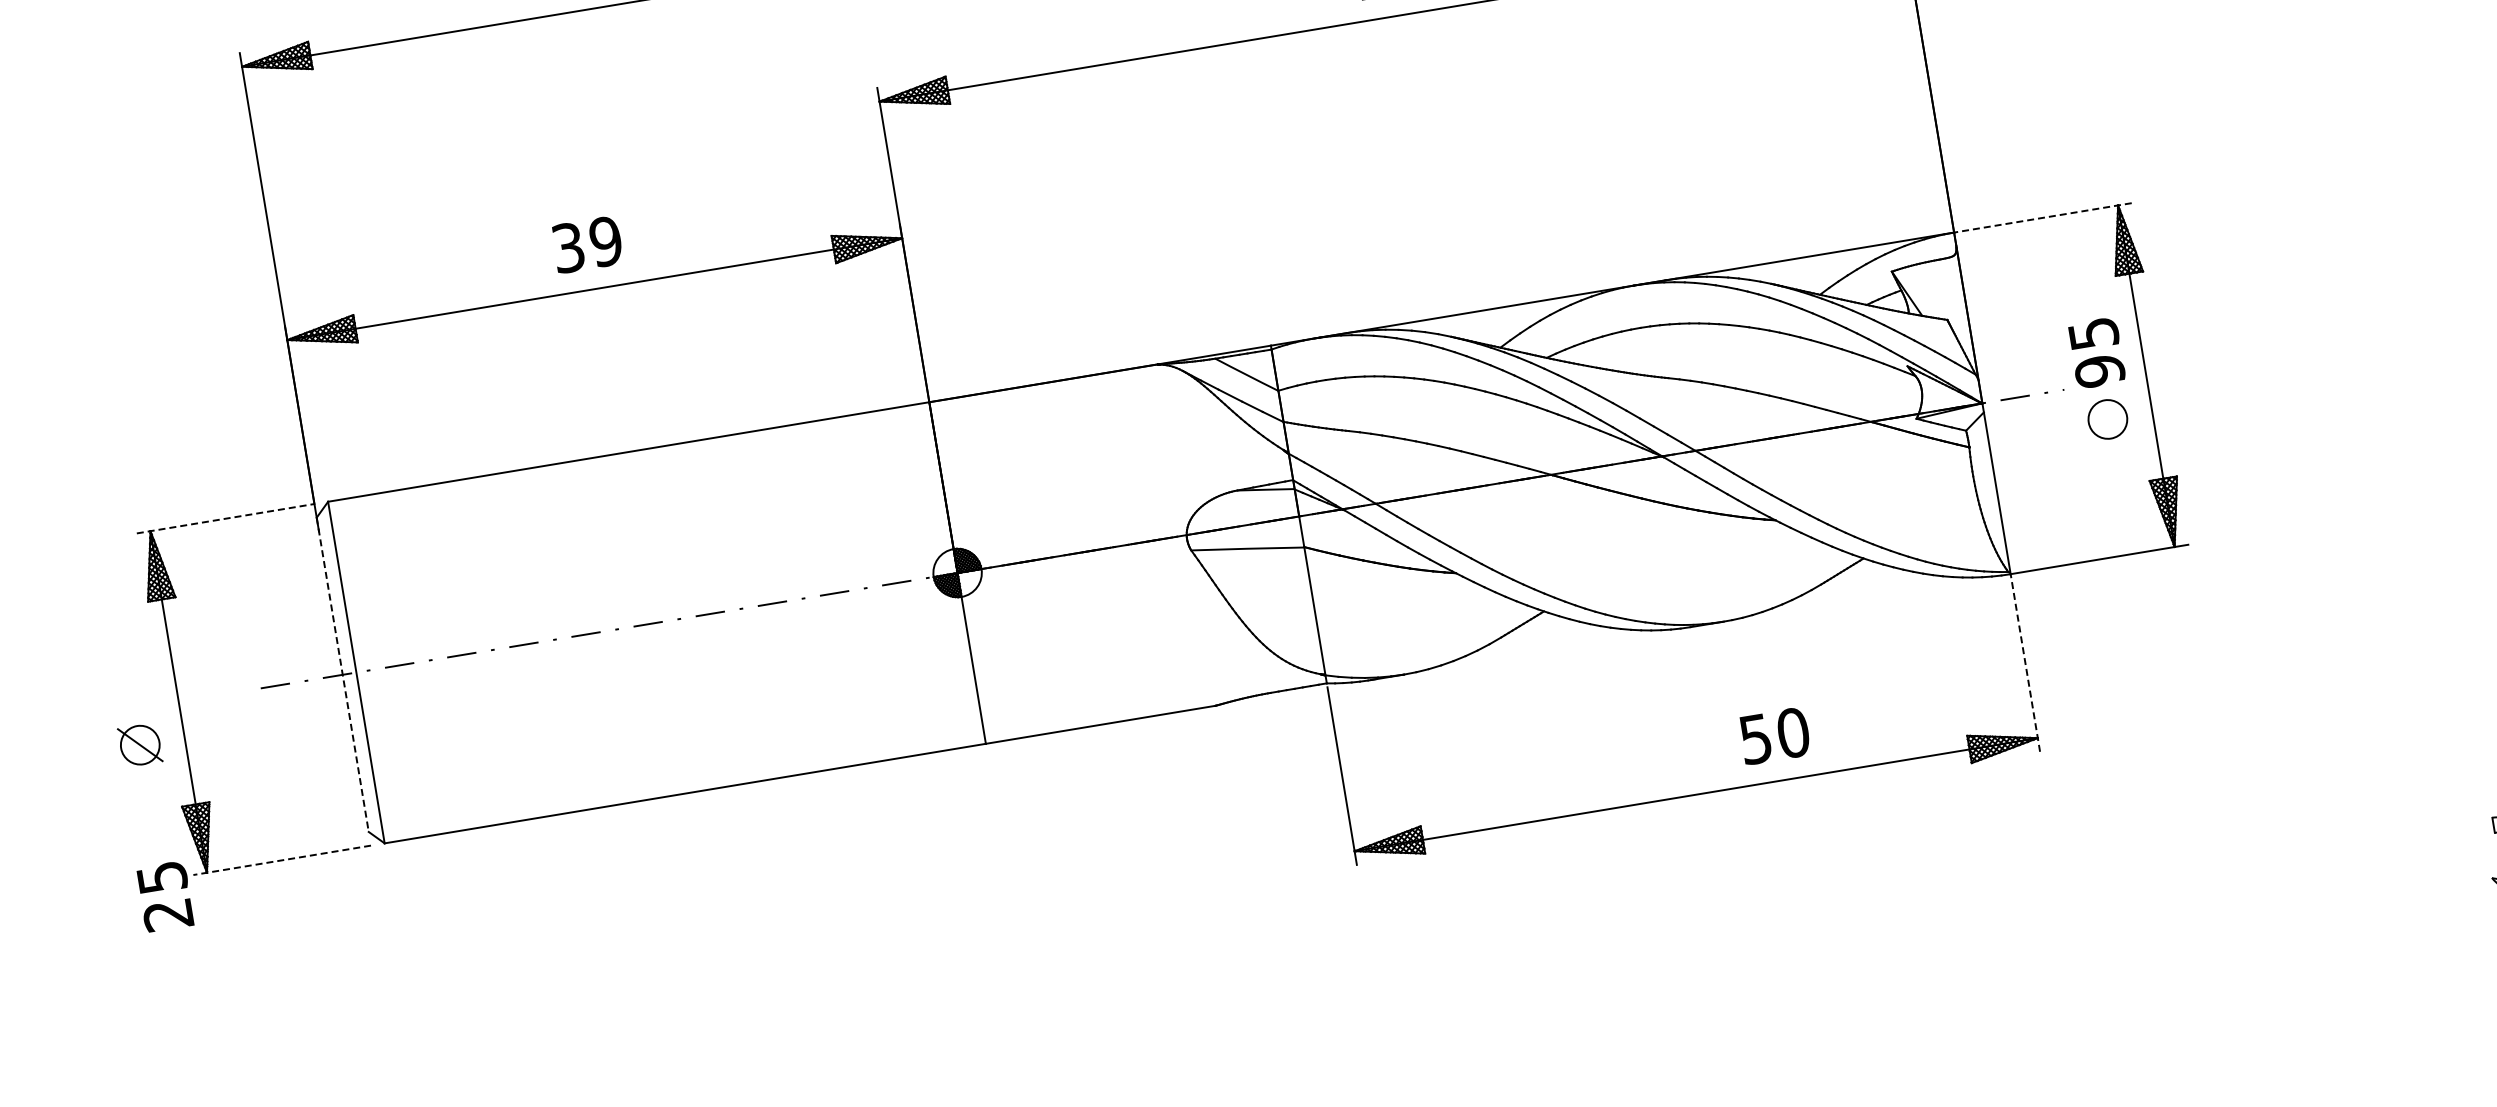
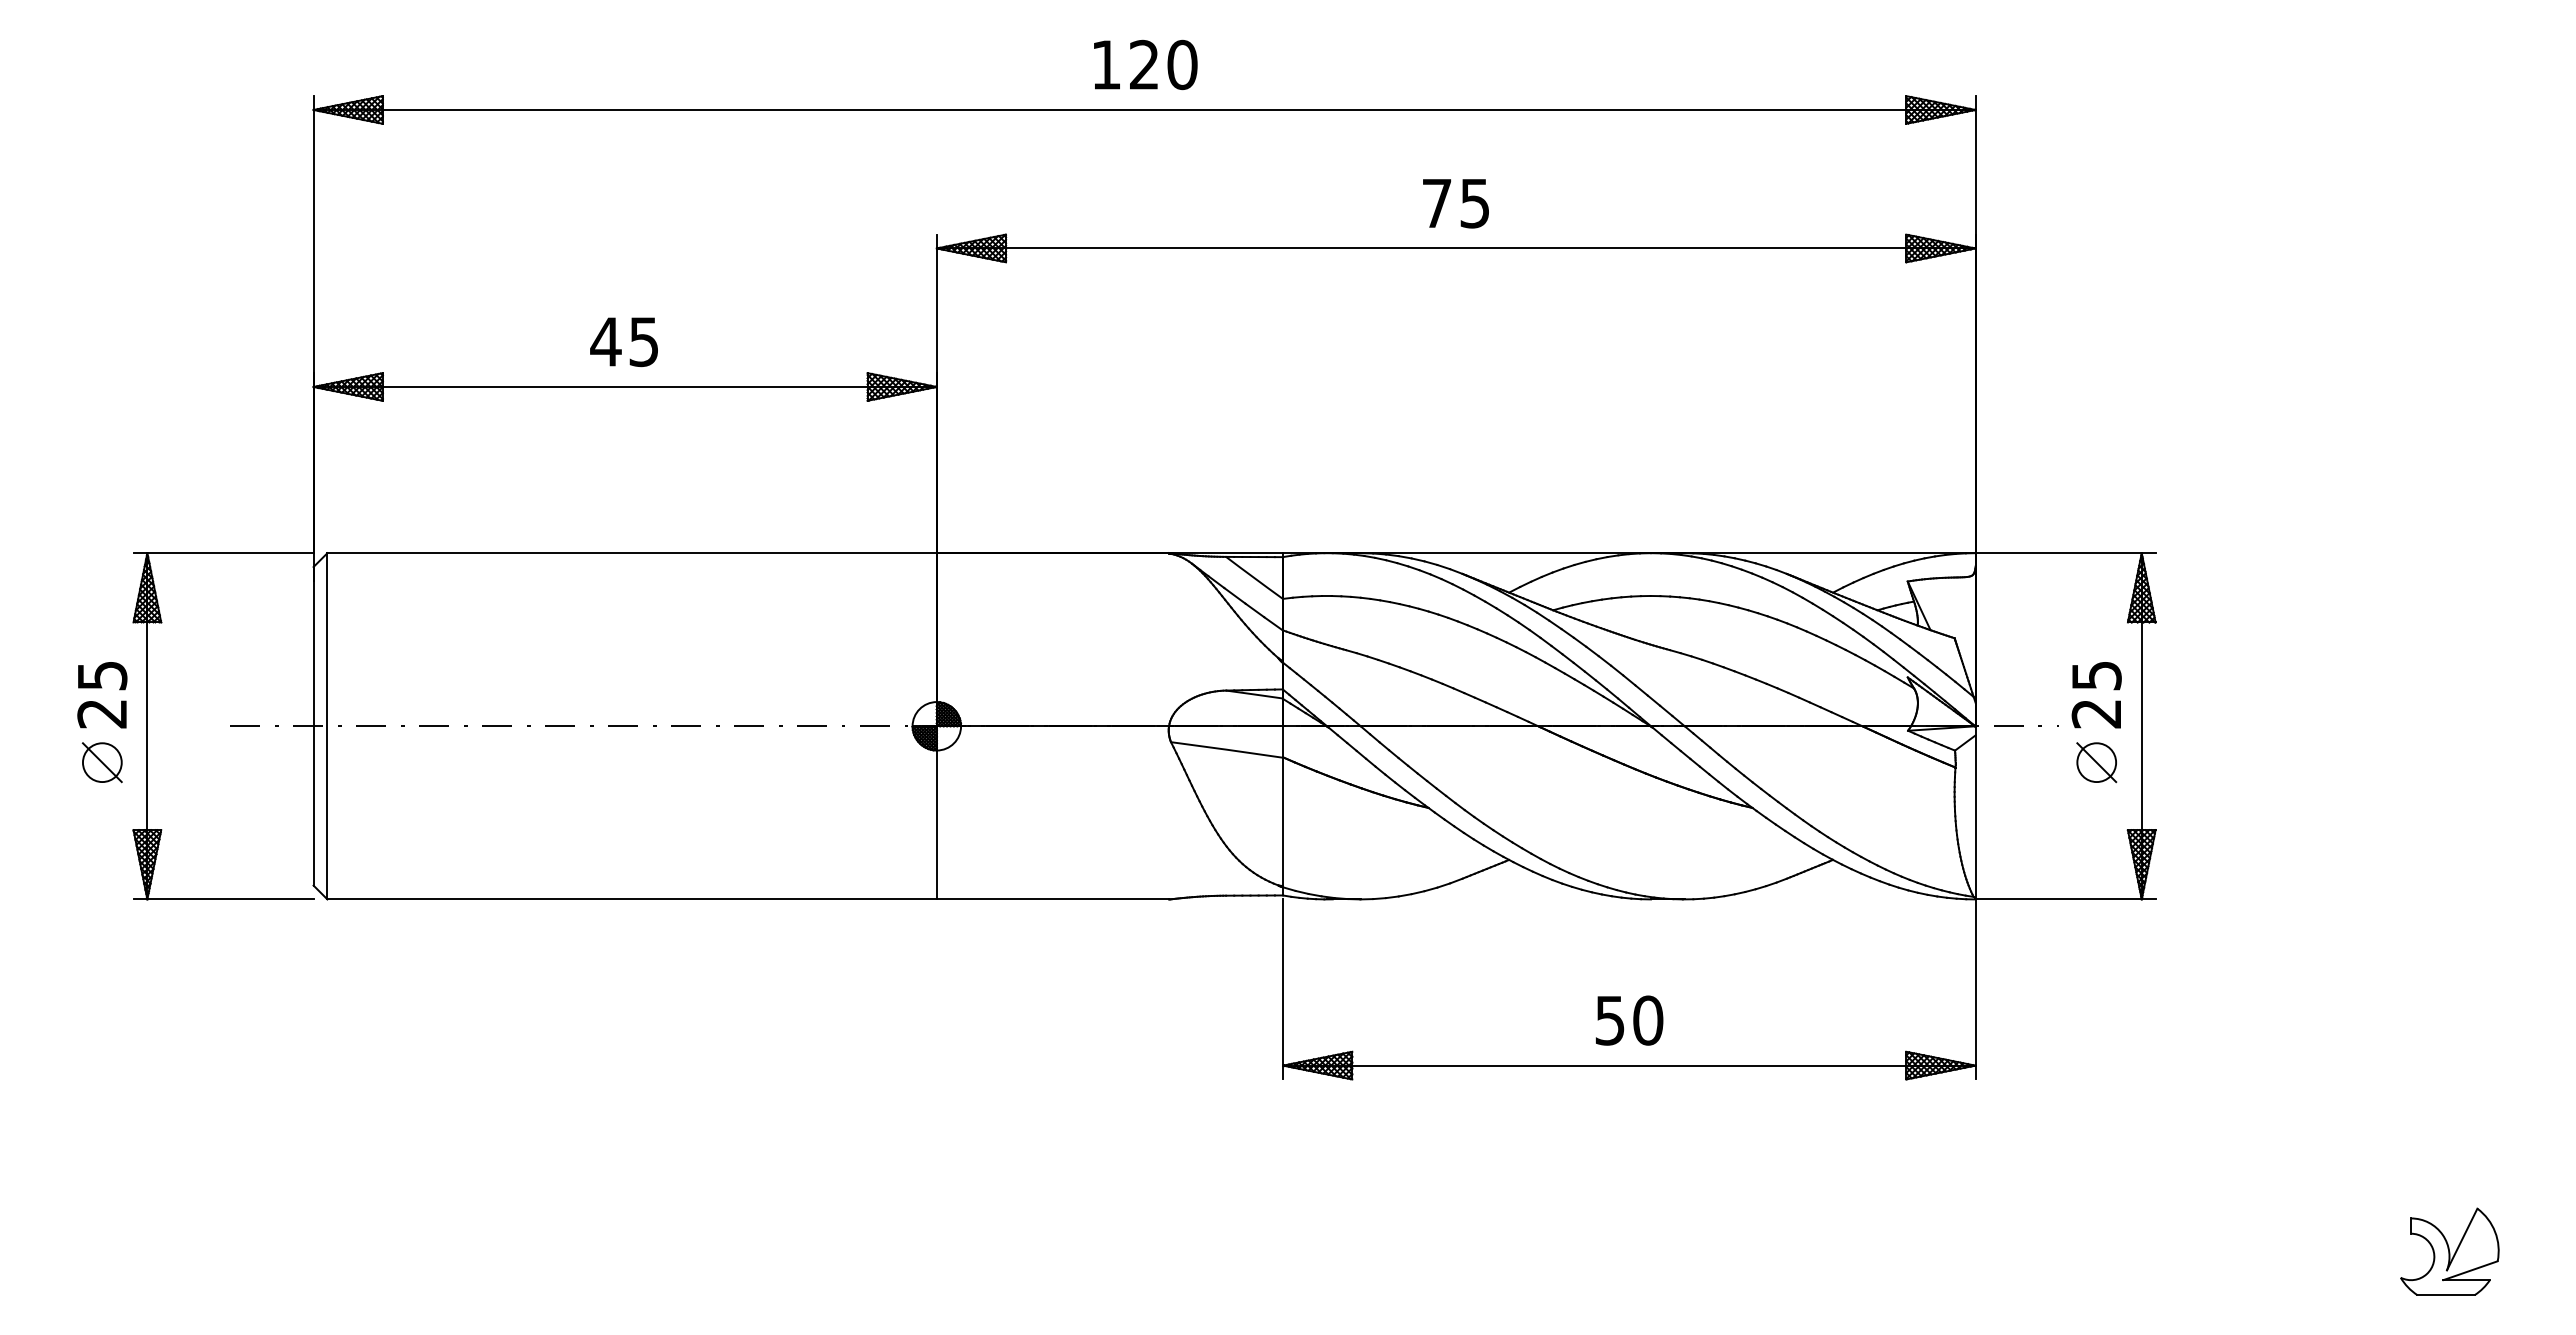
line: (2042, 218) -> (2065, 553), dashed -> solid
text: (586, 244) -> (624, 341), 39 -> 45
text: (2099, 370) -> (2096, 713), 95 -> 25
line: (2107, 419) -> (2096, 762), added
line: (226, 518) -> (224, 553), dashed -> solid
line: (2025, 662) -> (1975, 988), dashed -> solid
line: (342, 675) -> (313, 726), dashed -> solid
text: (1774, 735) -> (1629, 1020), moved
line: (282, 860) -> (223, 899), dashed -> solid
text: (165, 896) -> (102, 695), moved

